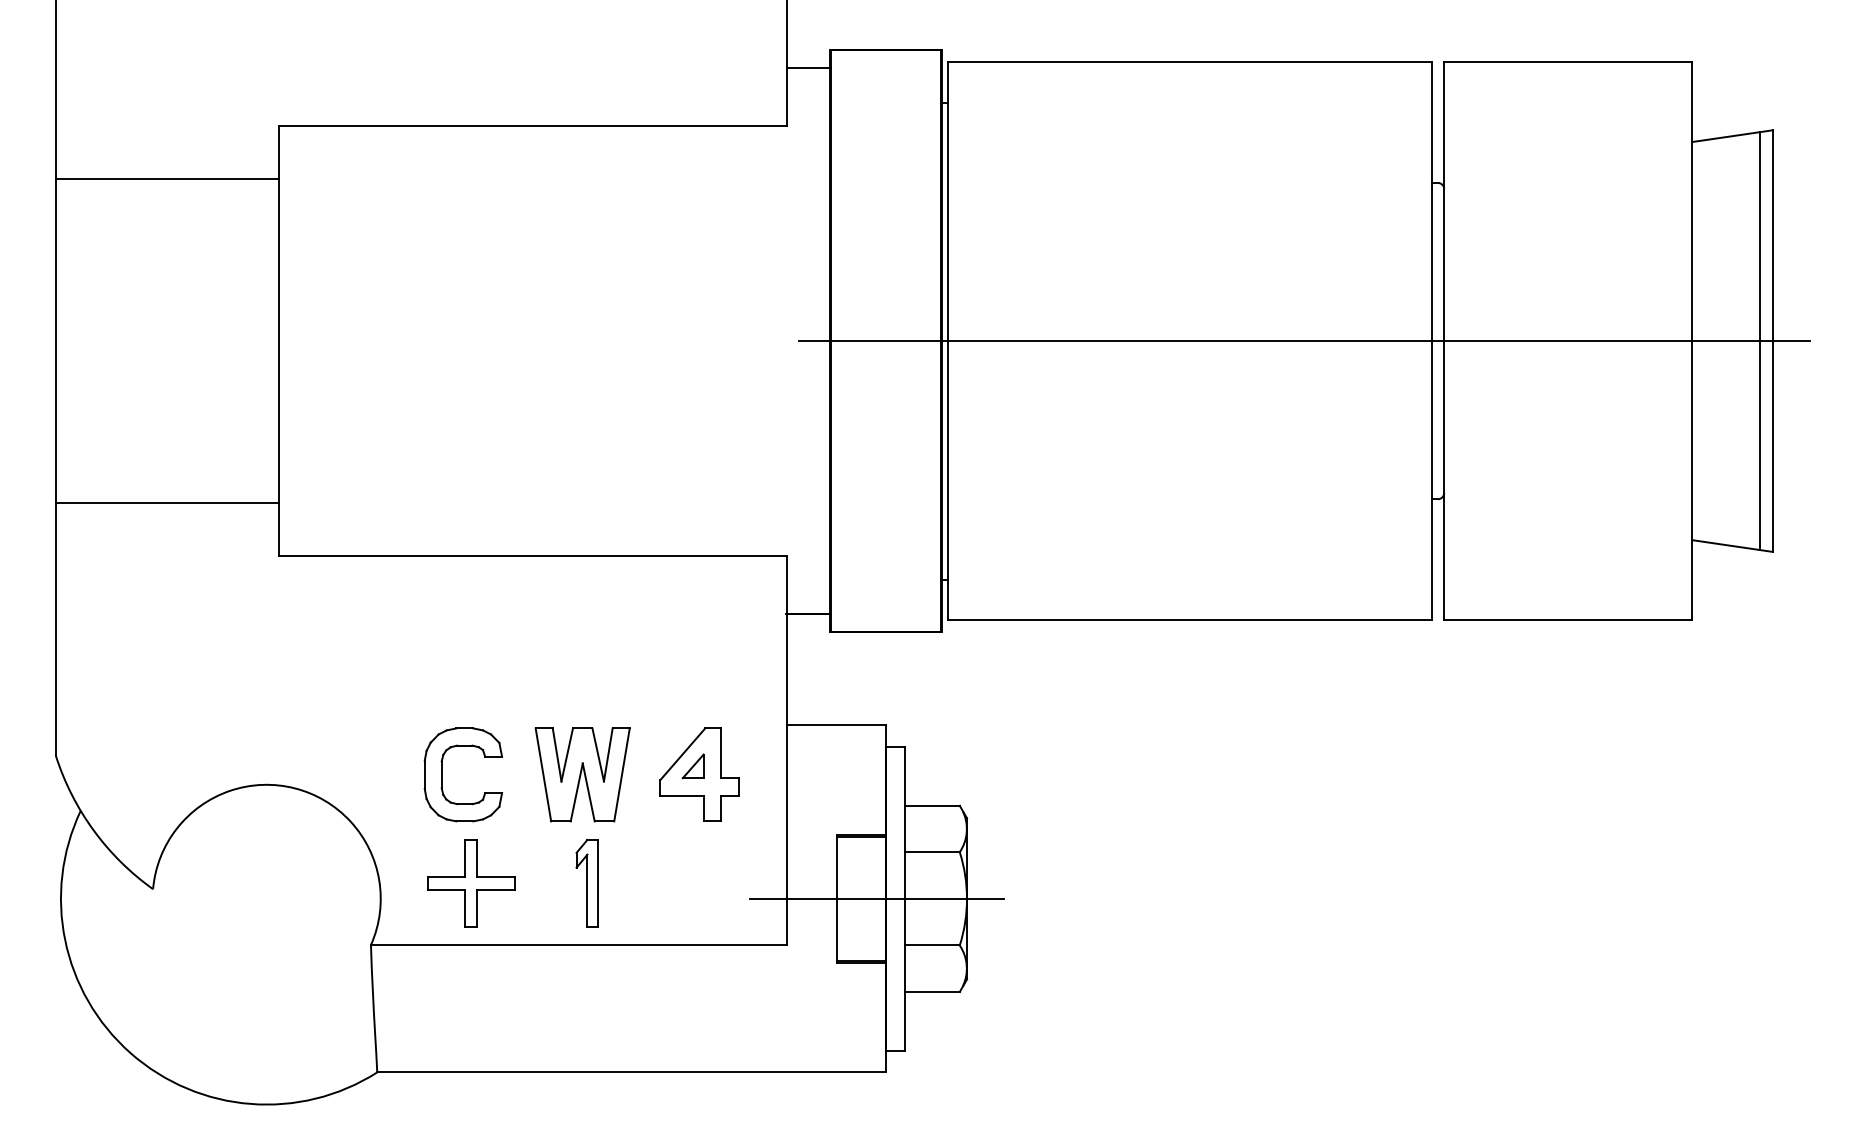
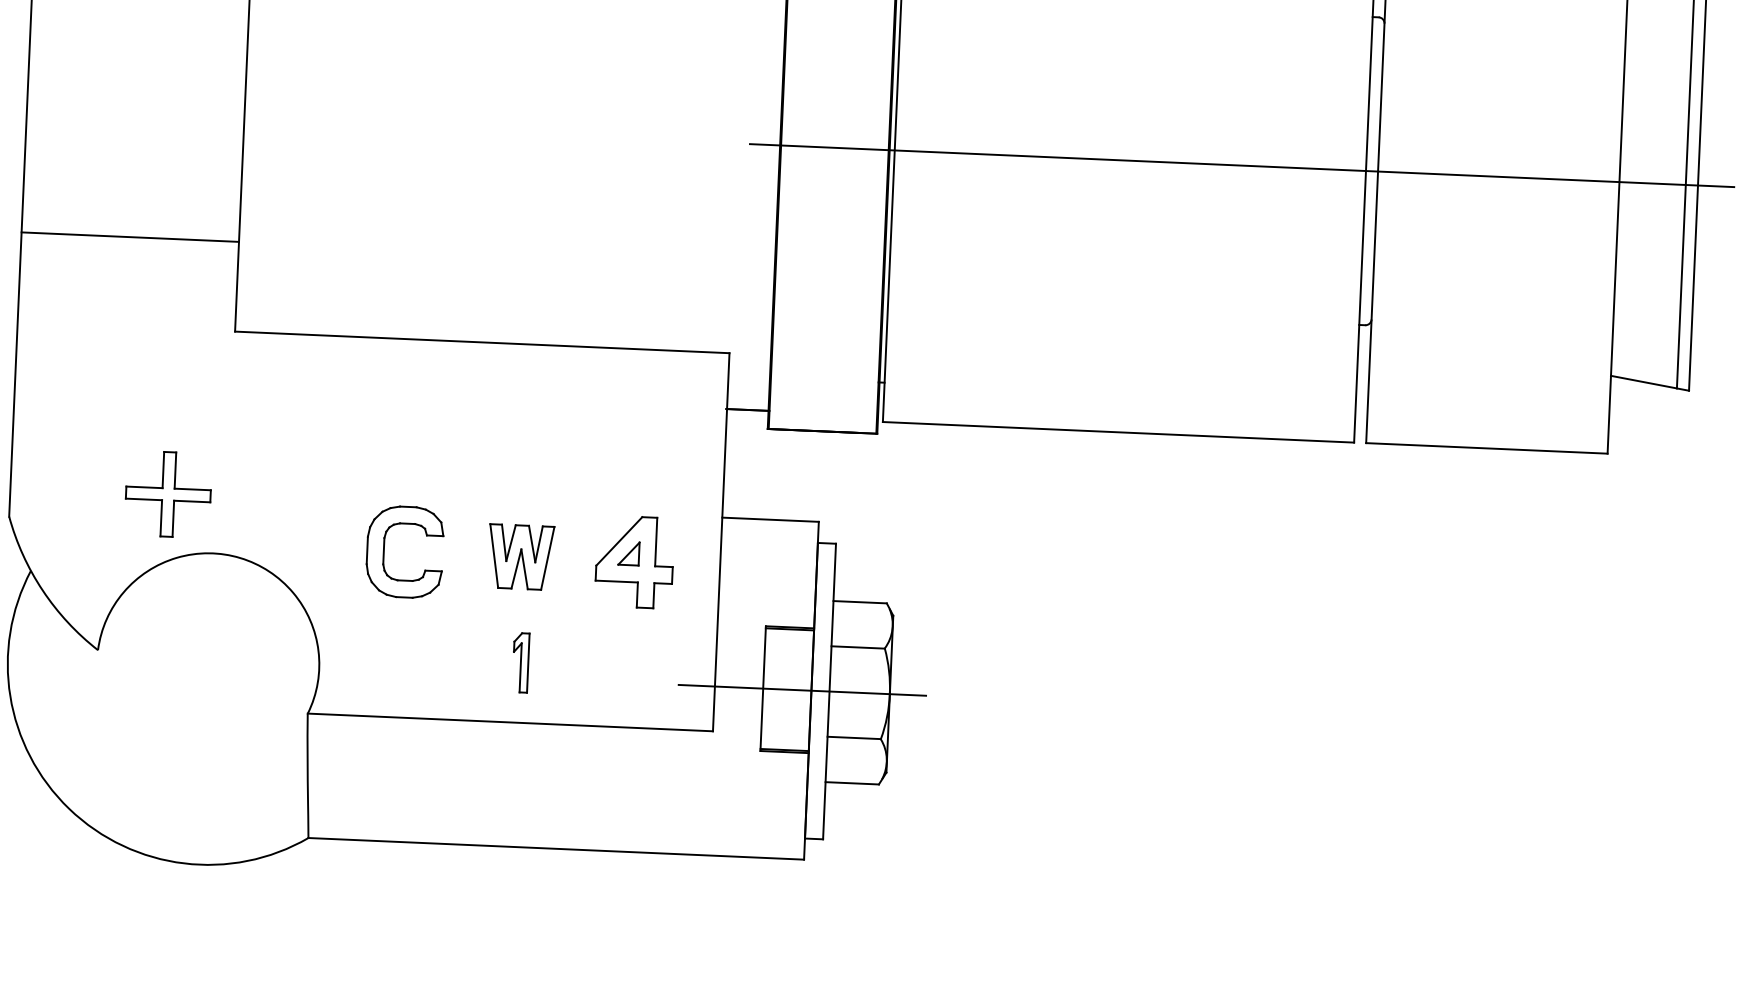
line: (167, 503) -> (130, 237), moved
part: (582, 774) -> (520, 556), size x0.7
part: (586, 882) -> (520, 662), size x0.7
part: (471, 883) -> (168, 494), moved

